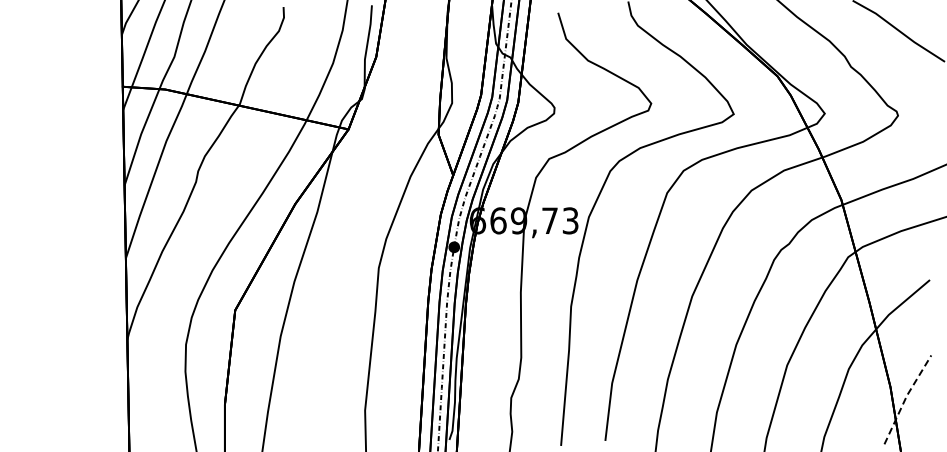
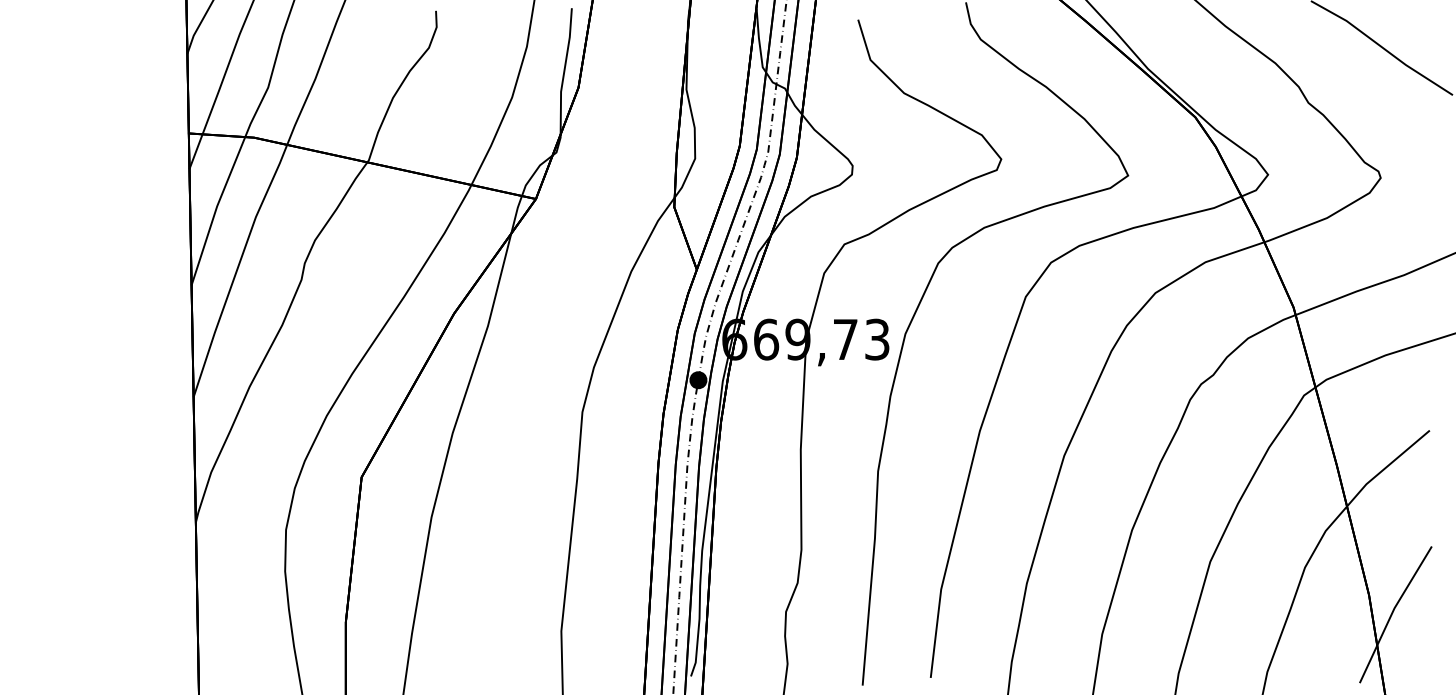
line: (905, 398) -> (1392, 612), dashed -> solid

